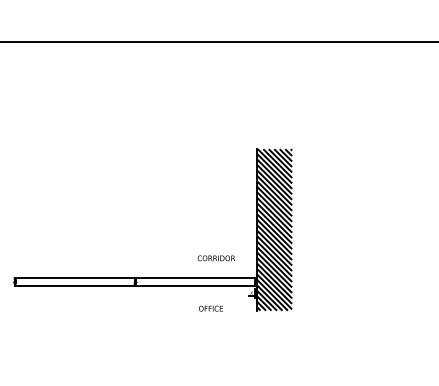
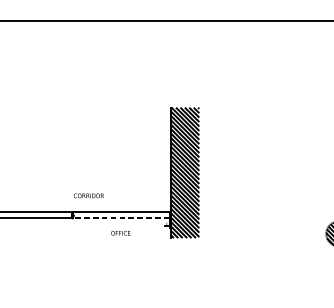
text: (215, 258) -> (88, 195), moved
line: (195, 286) -> (121, 218), solid -> dashed
text: (210, 308) -> (120, 233), moved

